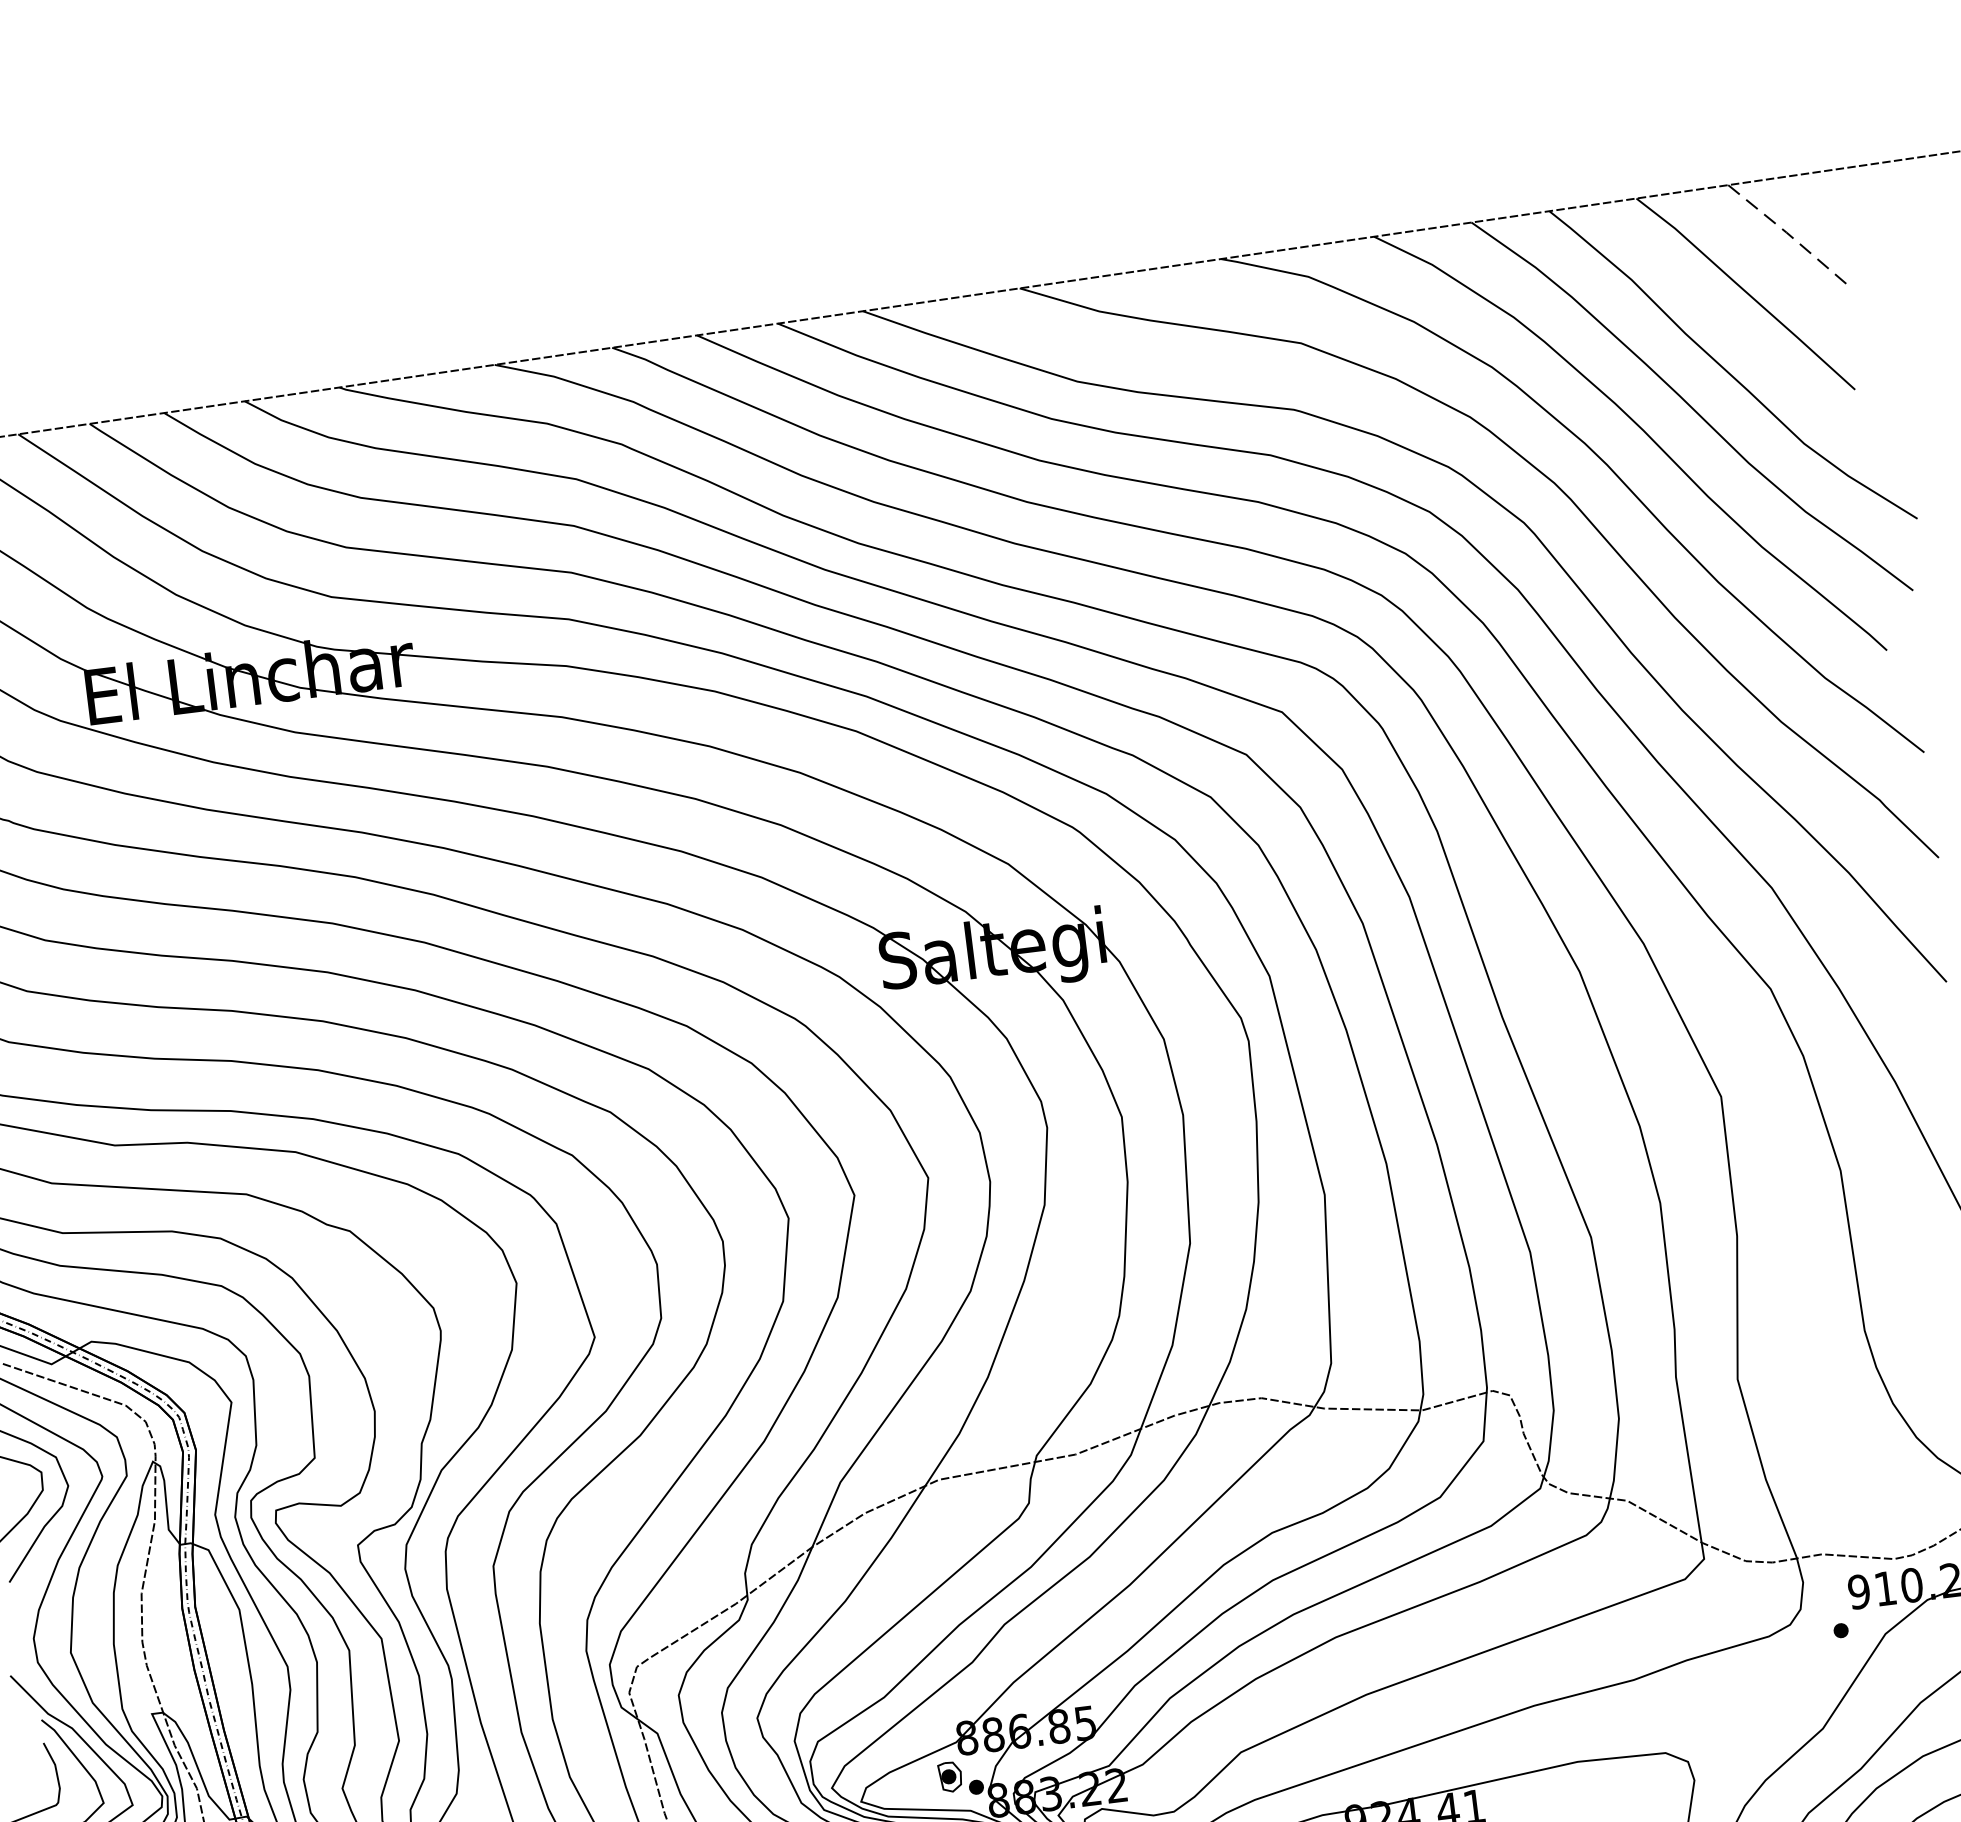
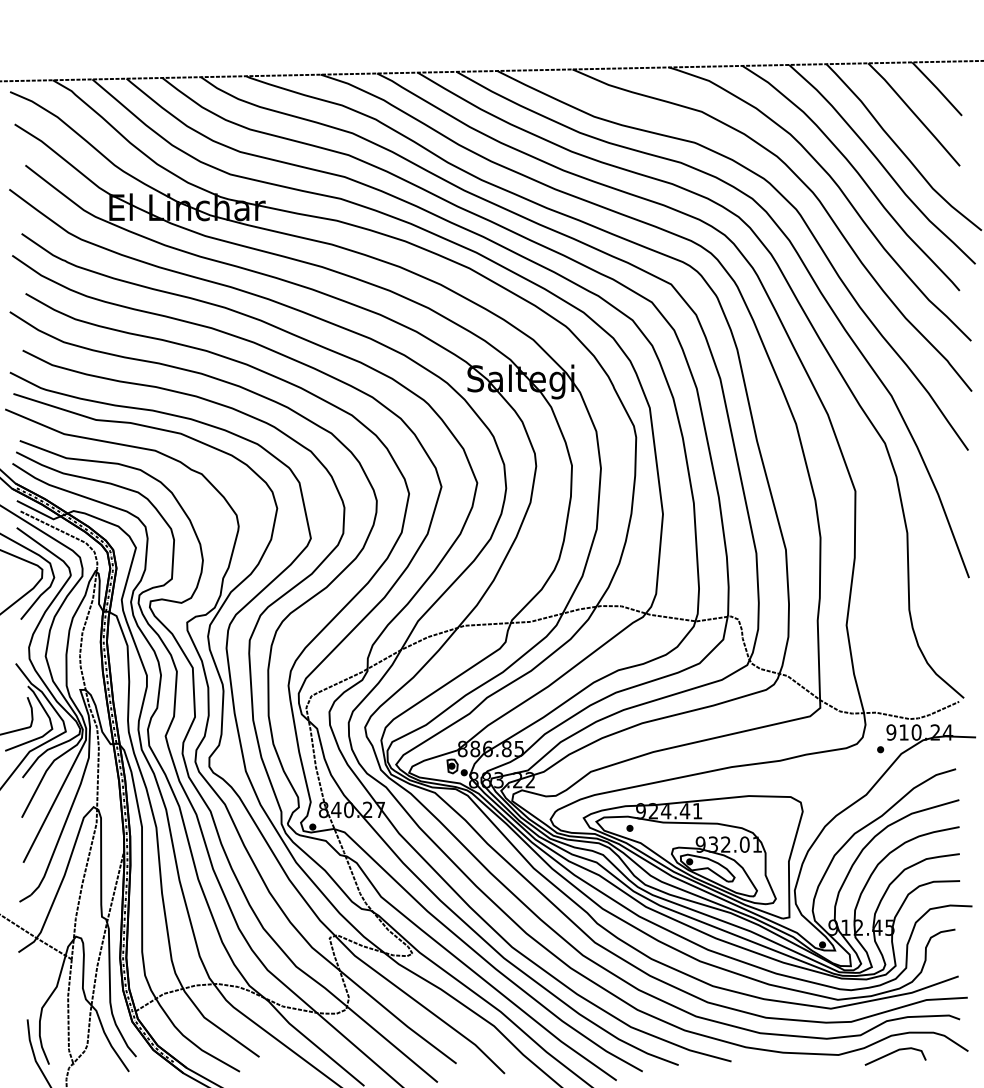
line: (1787, 233) -> (937, 88), dashed -> solid

